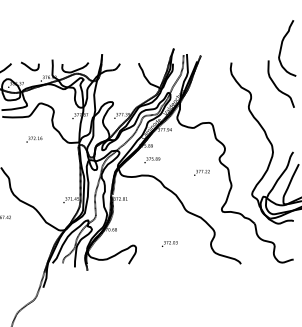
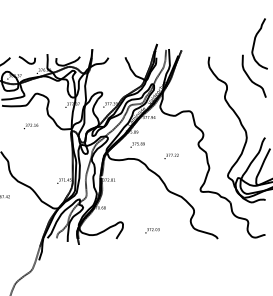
text: (201, 172) -> (171, 156), moved
text: (169, 243) -> (152, 230), moved

